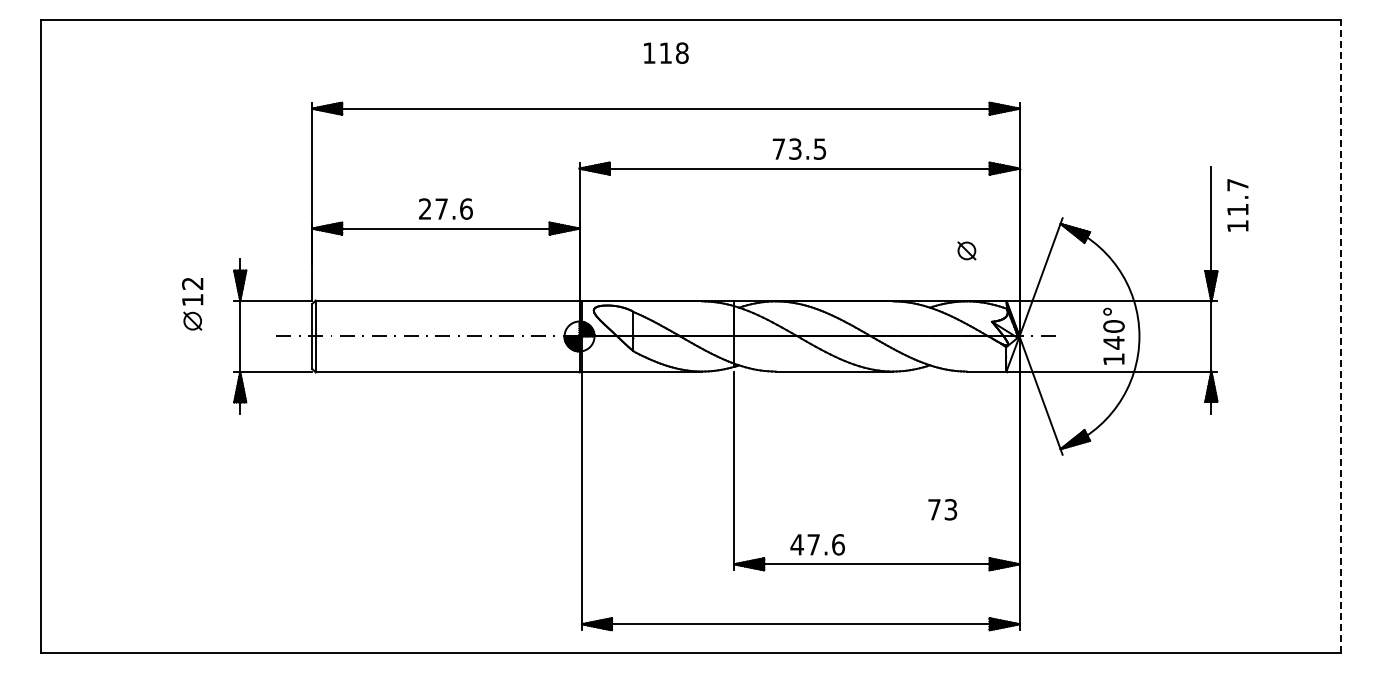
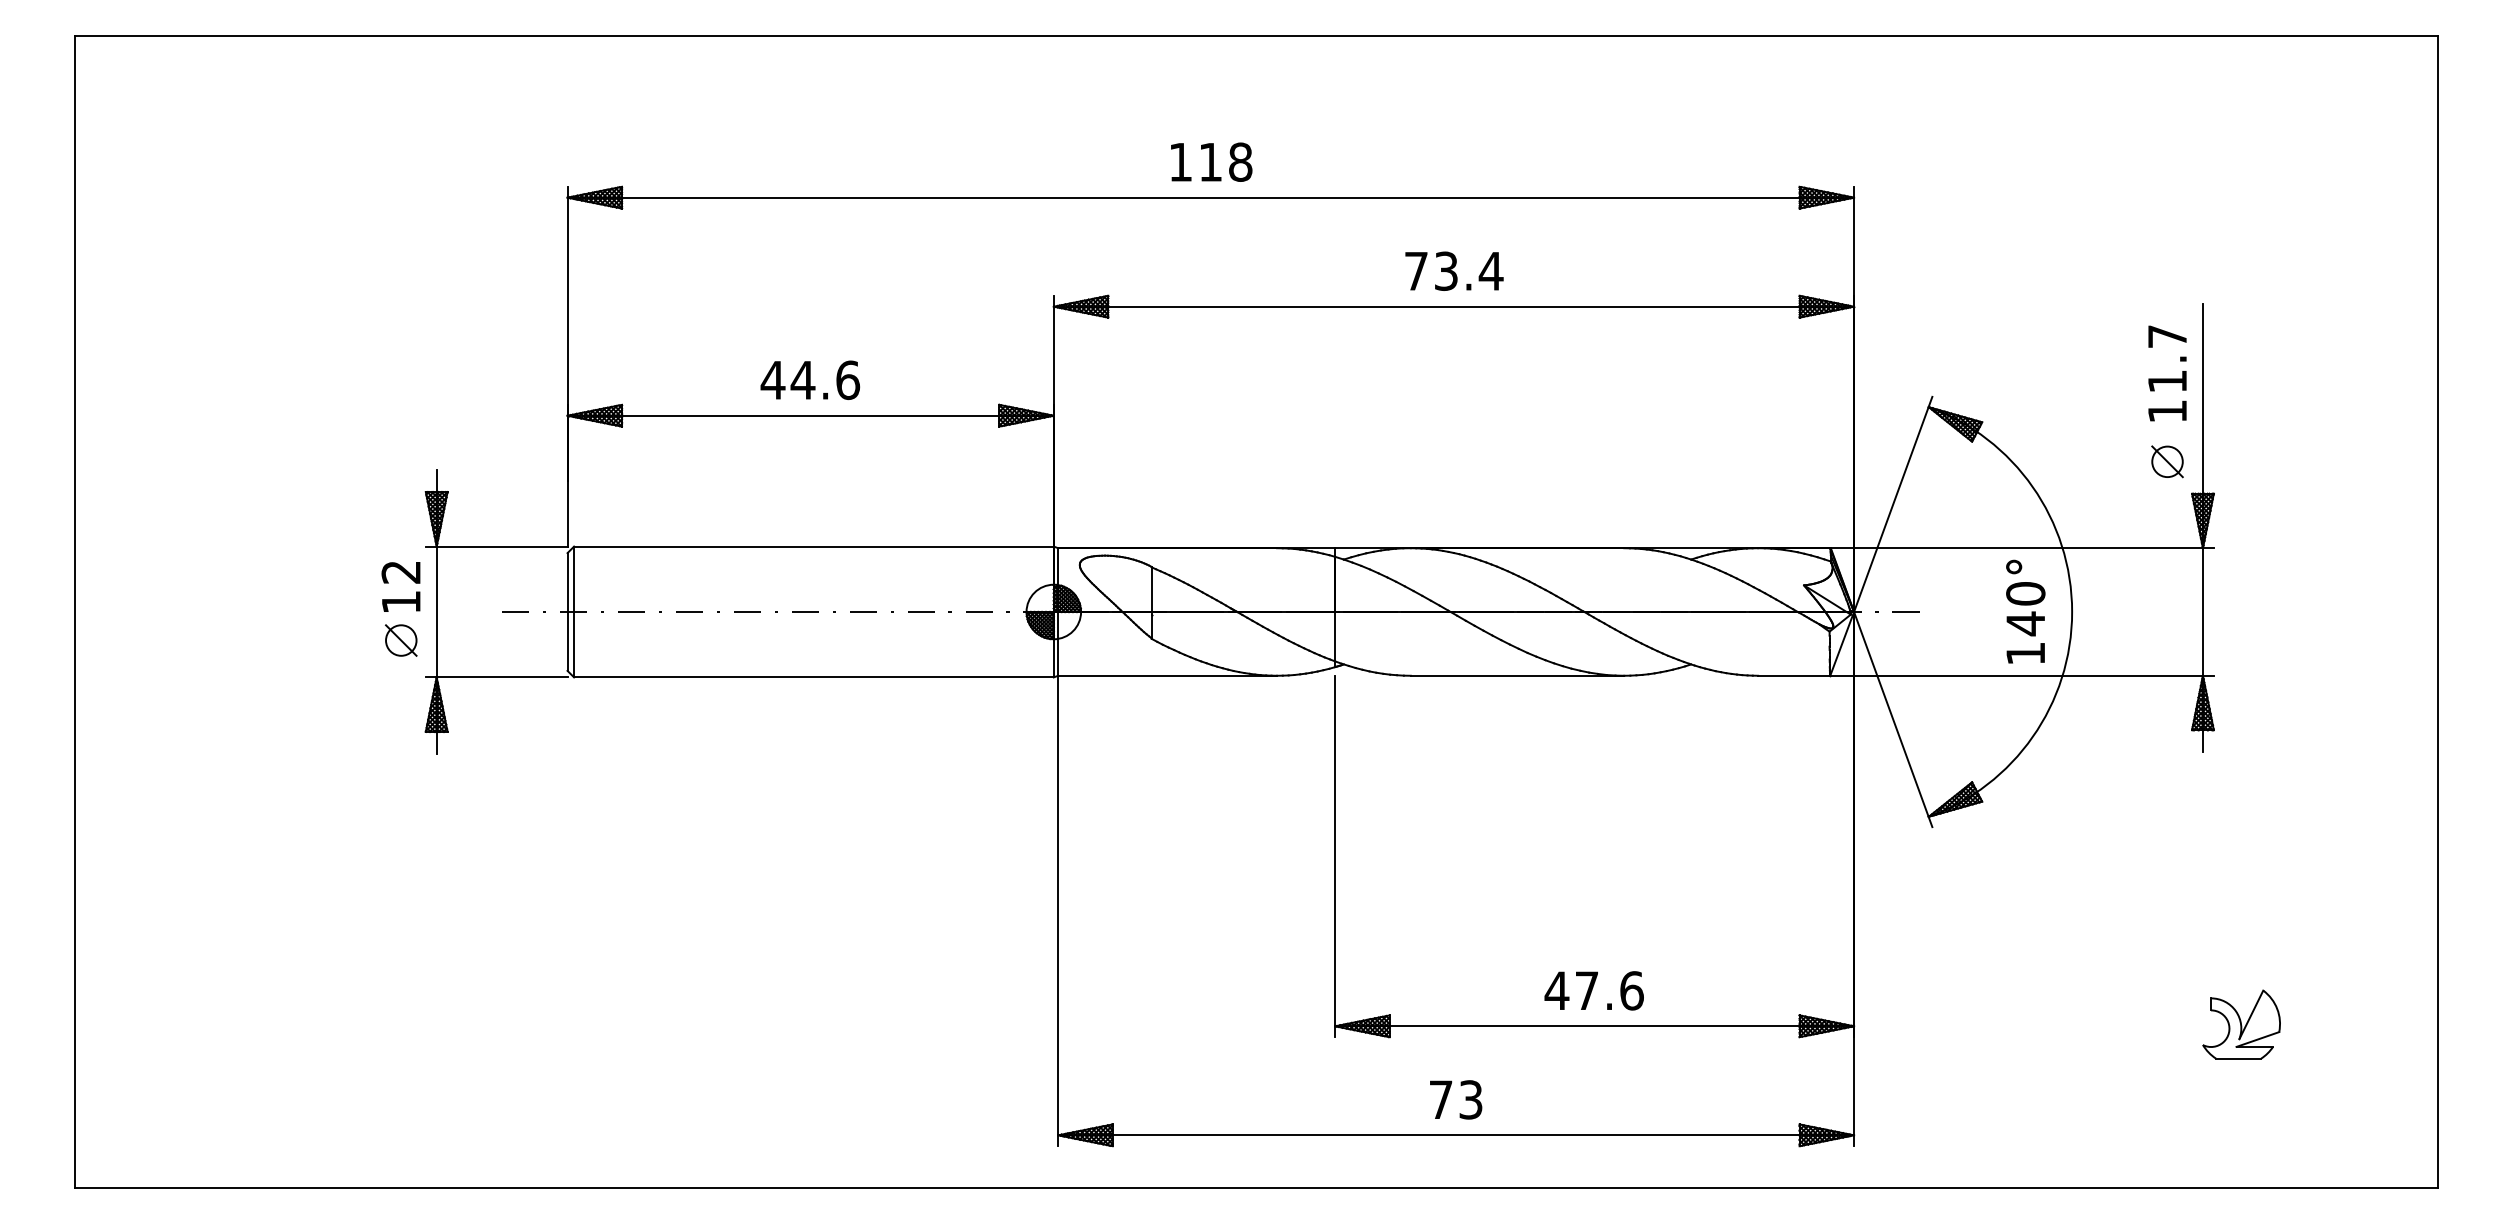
text: (666, 52) -> (1211, 160), moved
text: (819, 148) -> (1490, 270), 73.5 -> 73.4
text: (1237, 205) -> (2166, 373), moved
text: (433, 208) -> (788, 379), 27.6 -> 44.6
part: (966, 250) -> (2166, 461), moved
part: (192, 304) -> (400, 610), moved
line: (1340, 336) -> (2437, 612), dashed -> solid
text: (942, 509) -> (1455, 1099), moved
text: (817, 544) -> (1593, 990), moved
part: (1232, 562) -> (2241, 1023), added

